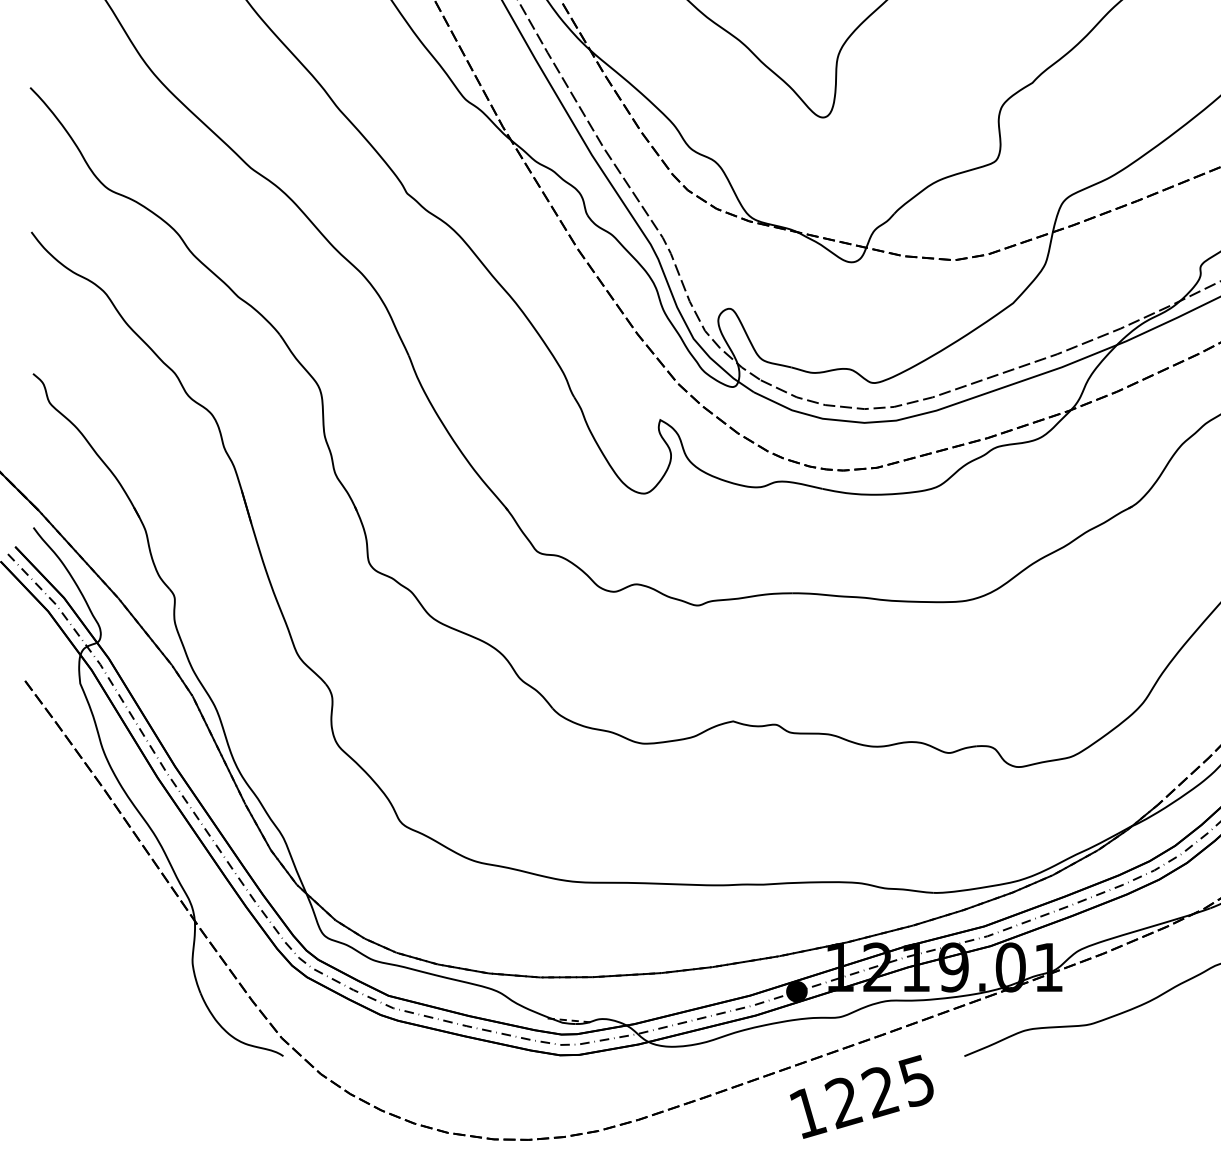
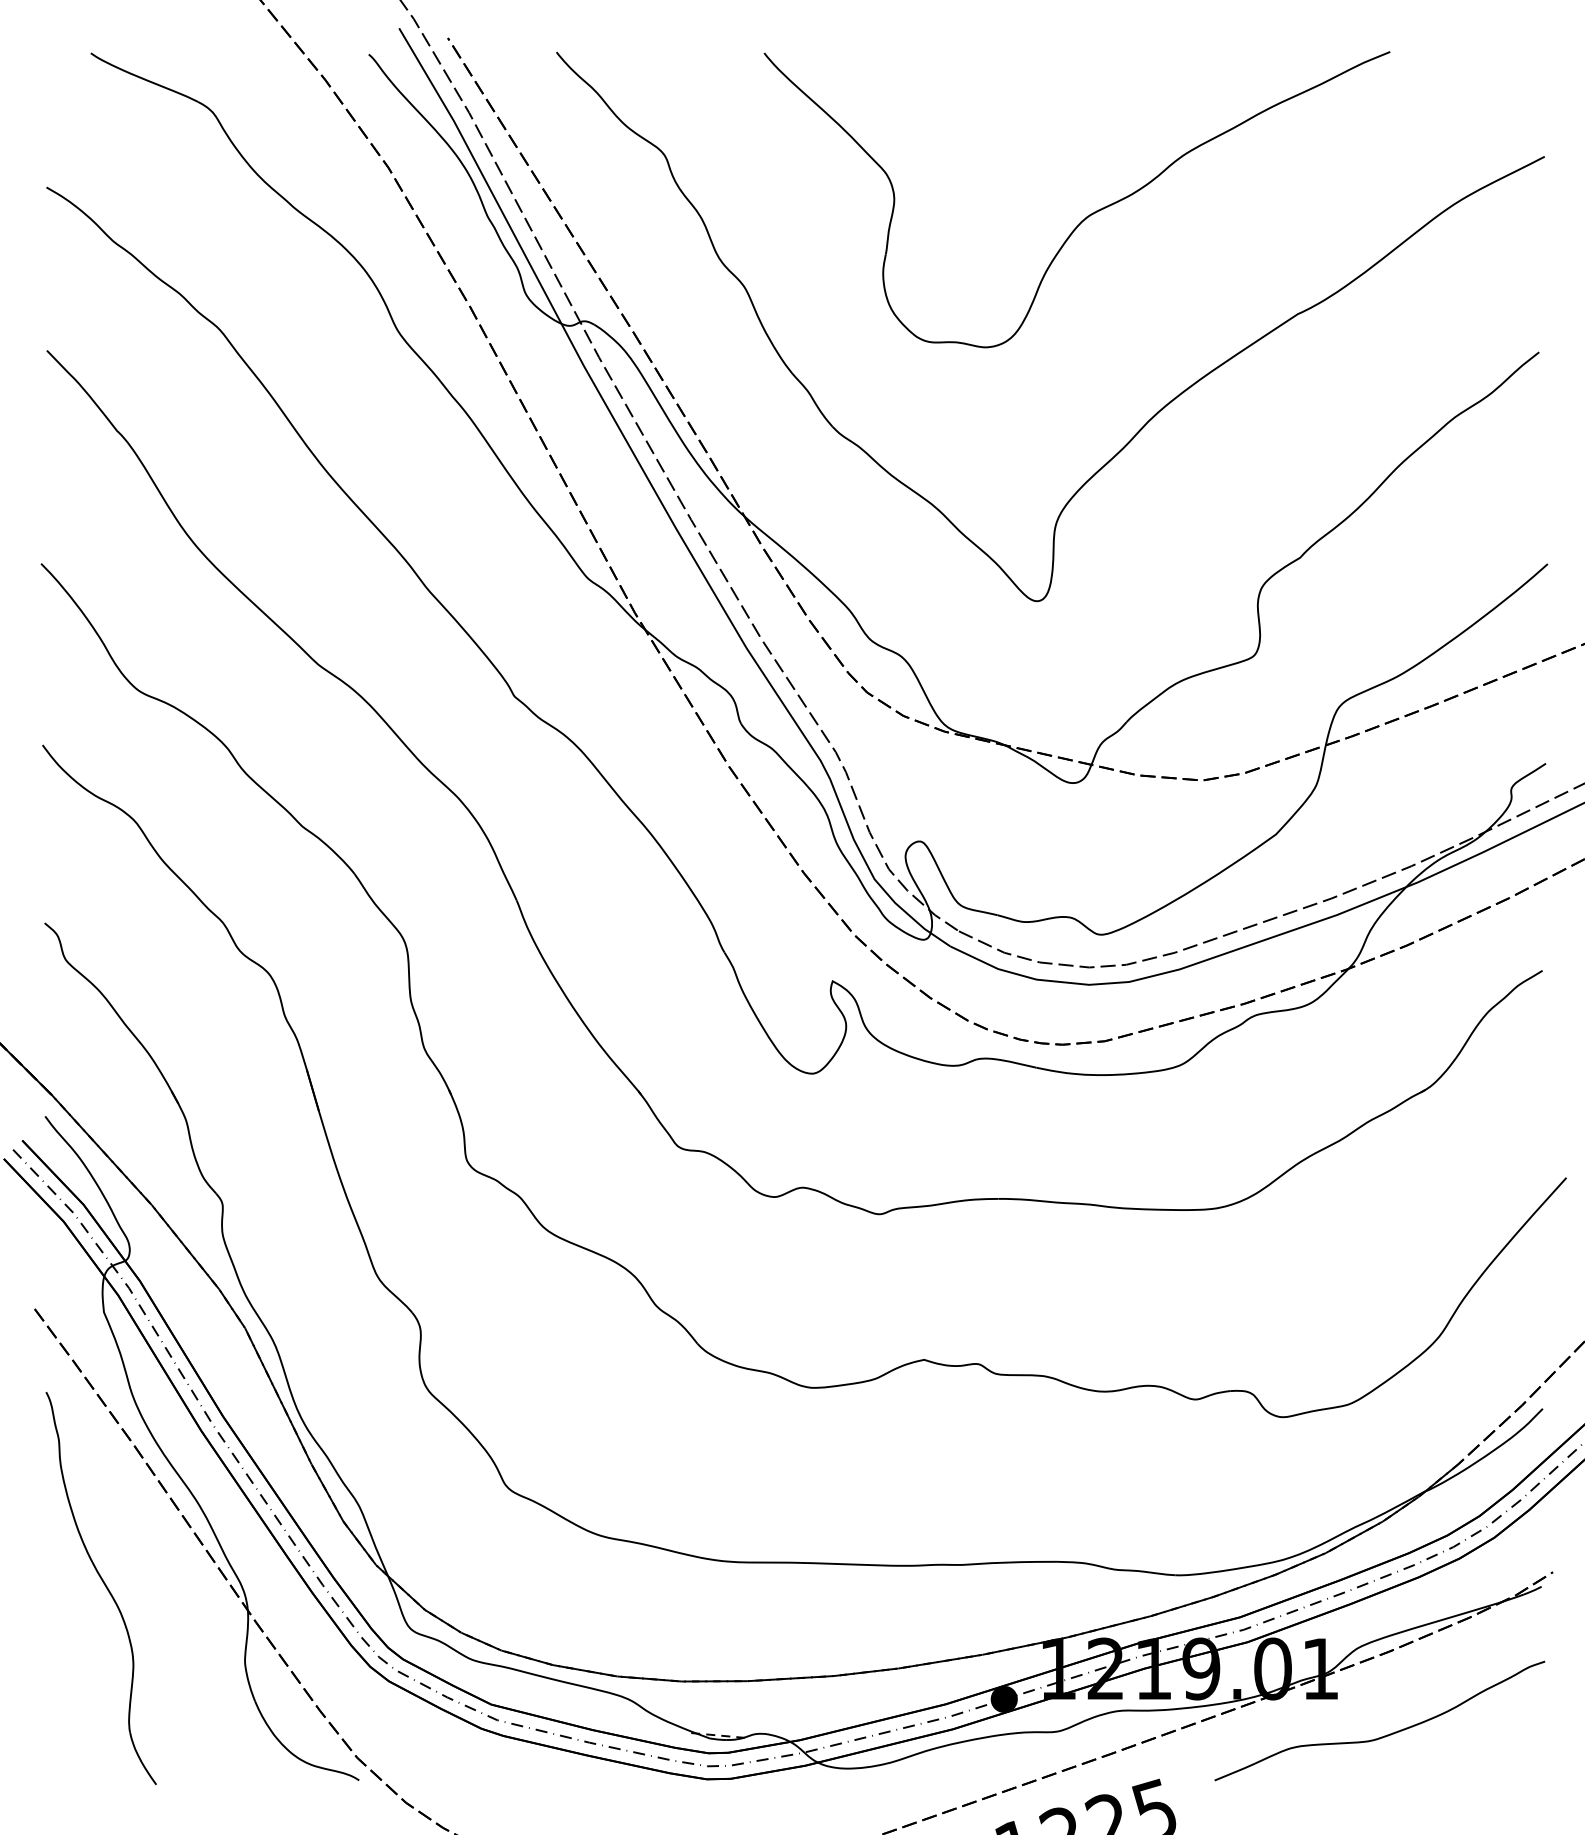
part: (77, 903) -> (100, 1588), added

